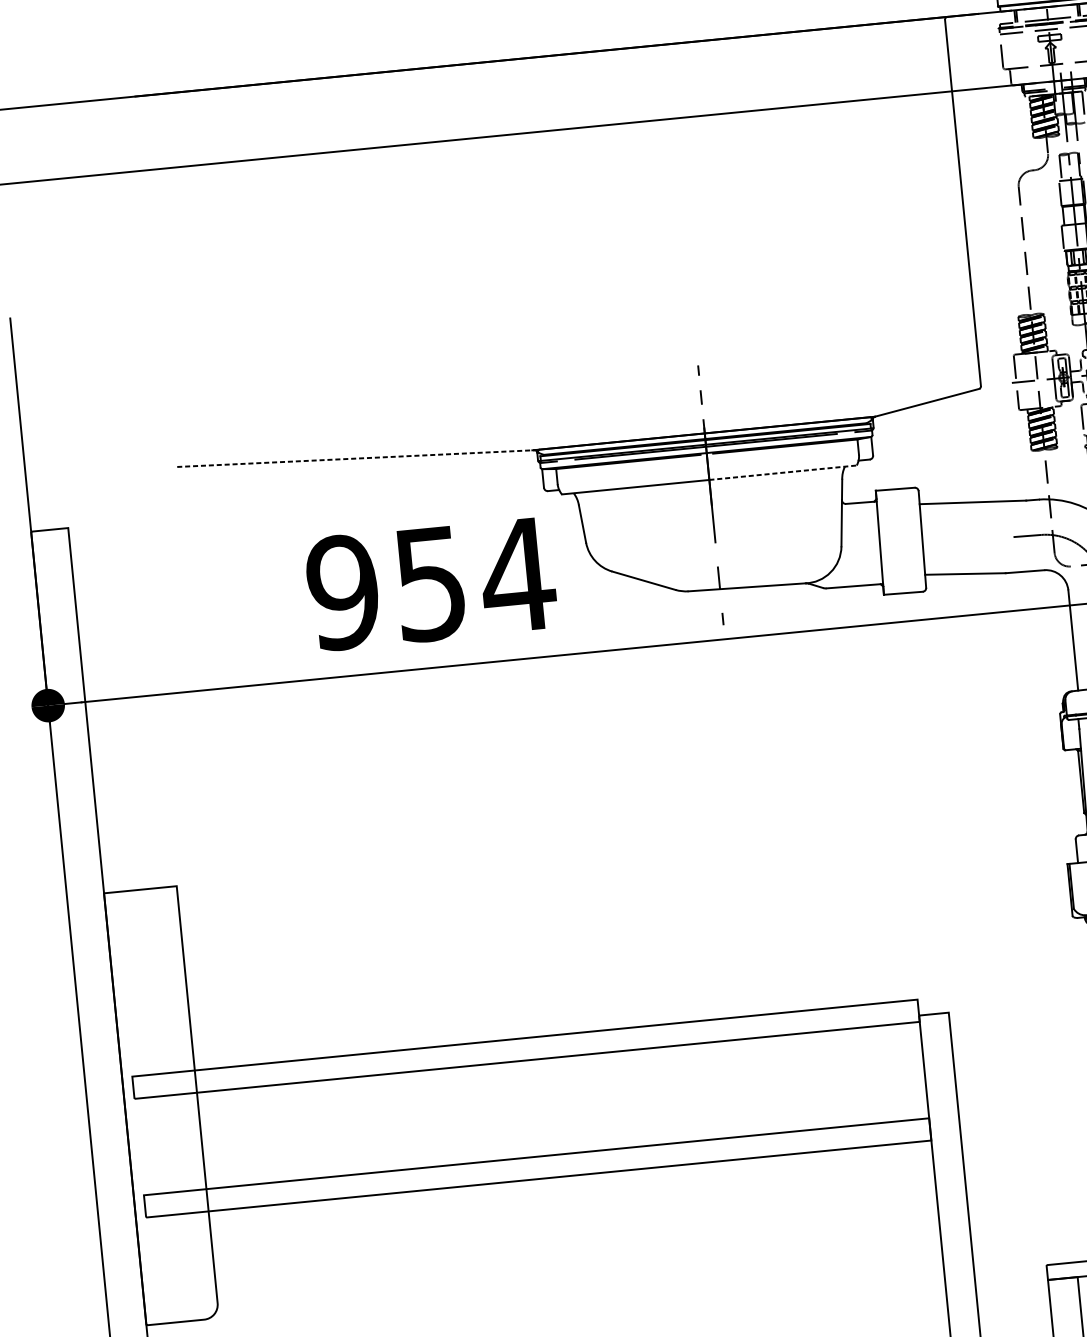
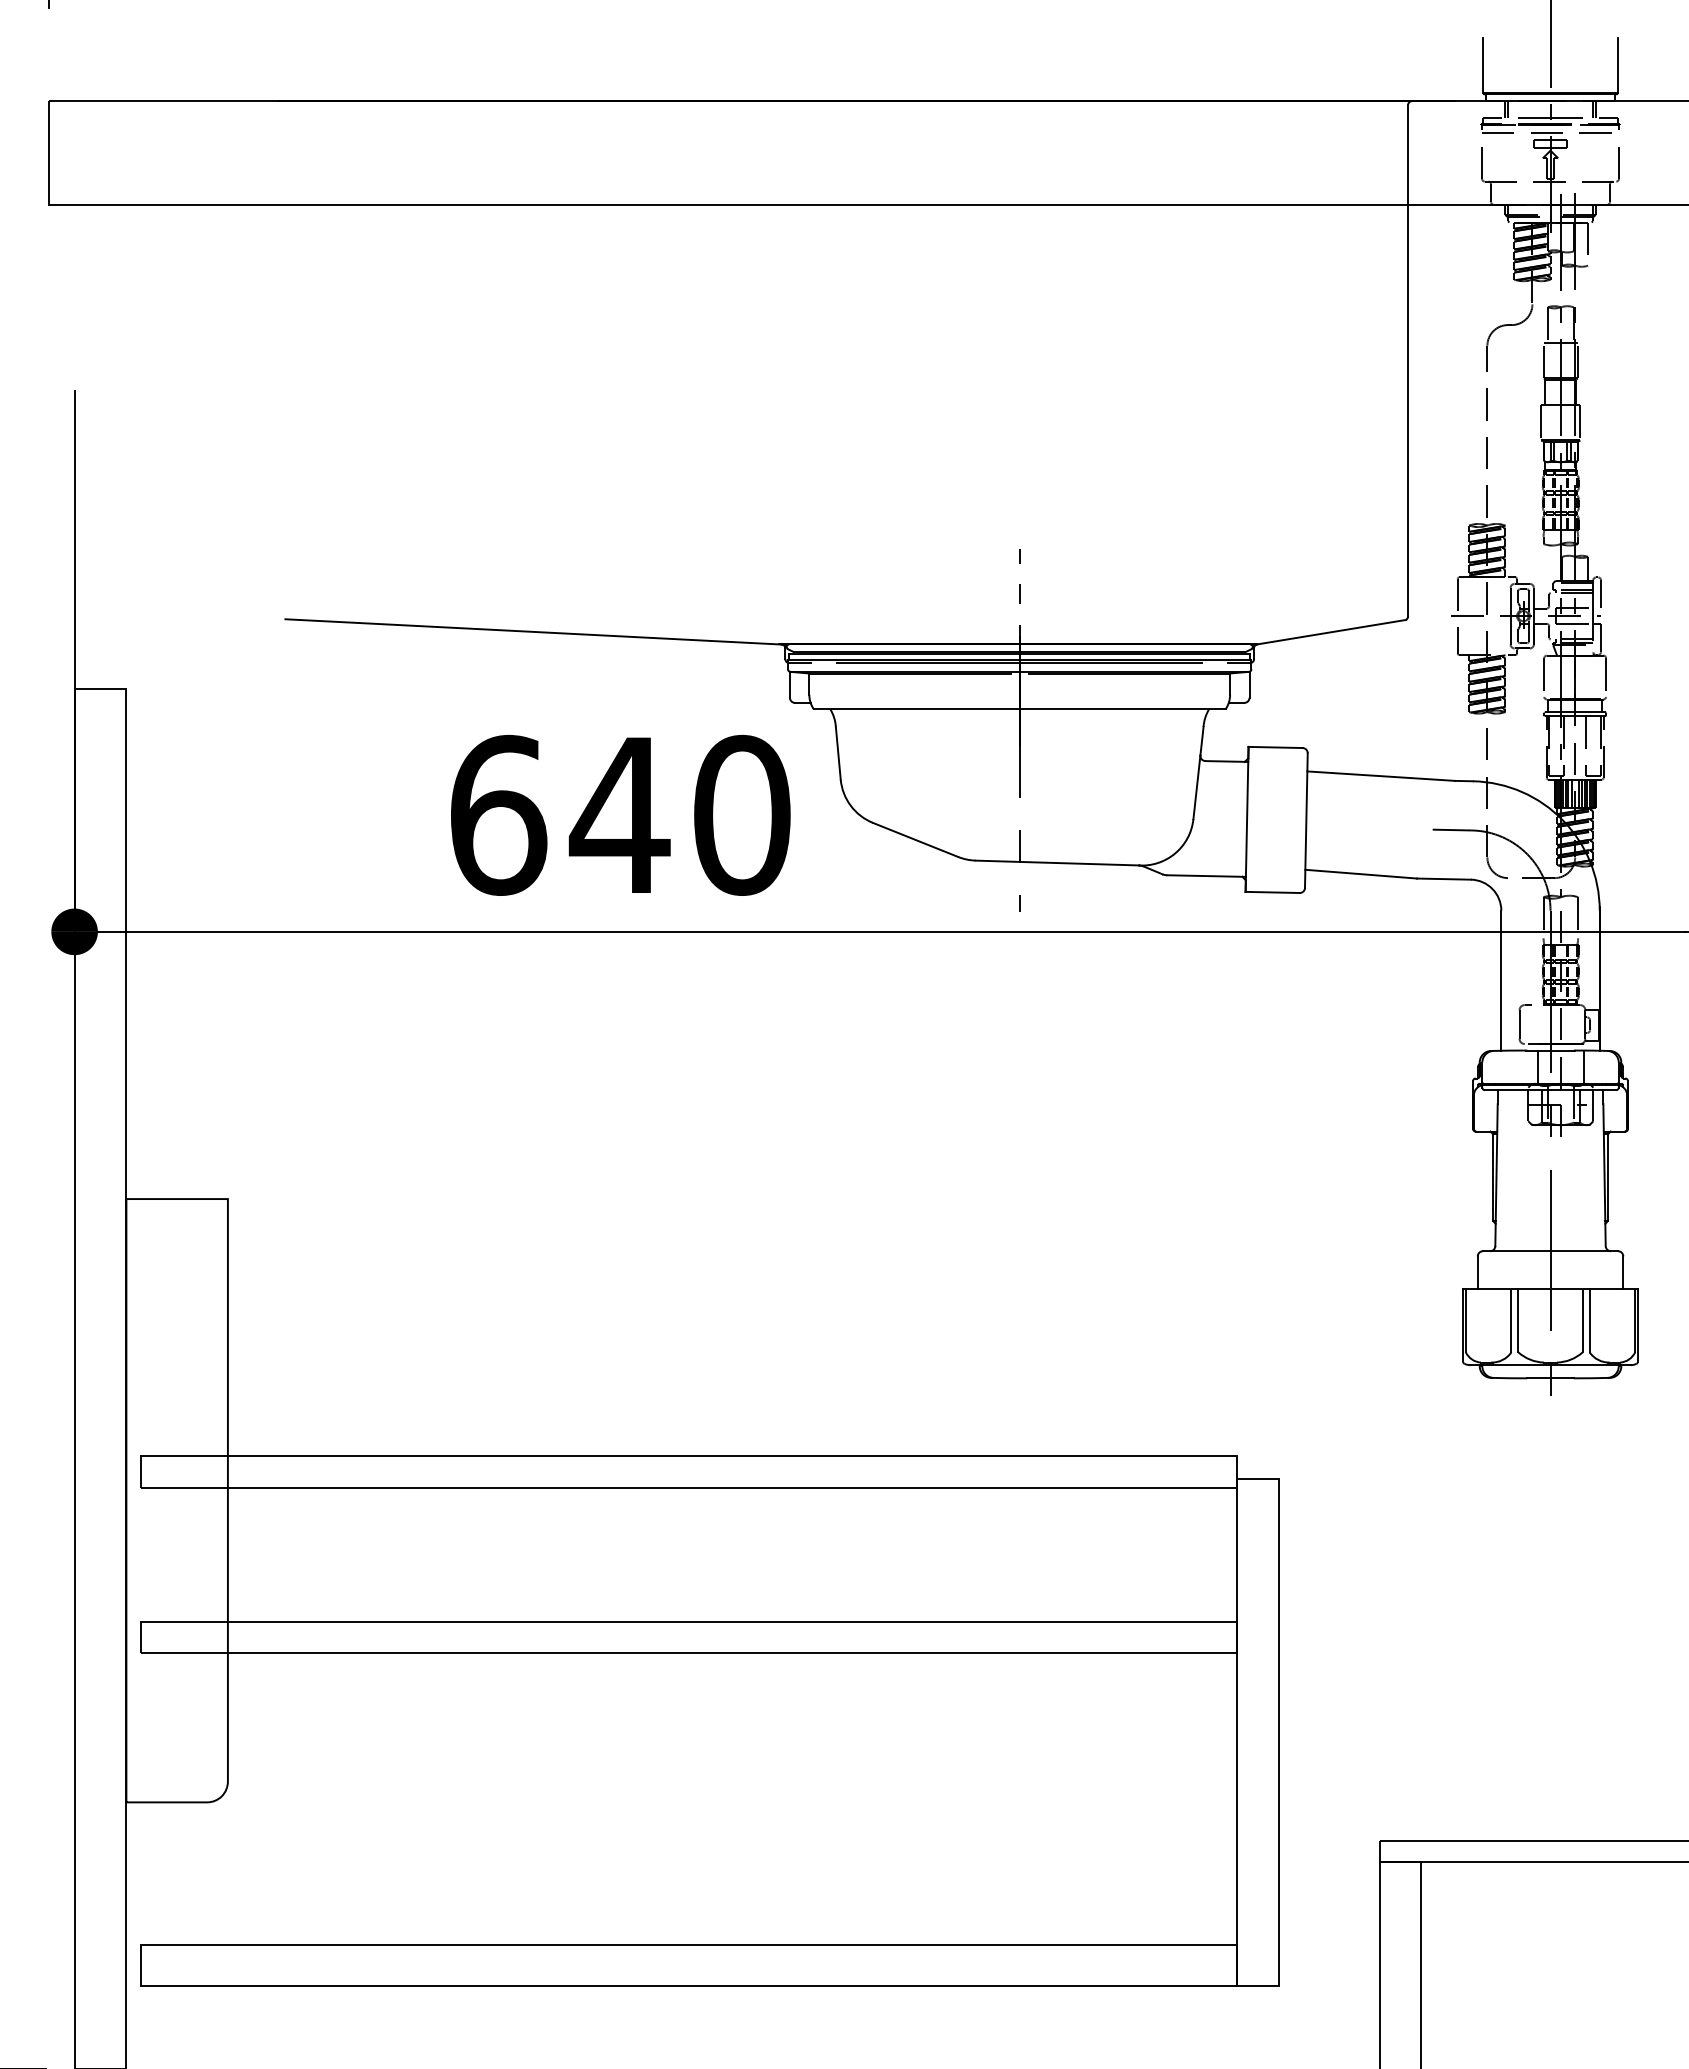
line: (356, 458) -> (534, 631), dashed -> solid
line: (782, 472) -> (1122, 709), dashed -> solid
text: (430, 583) -> (620, 814), 954 -> 640

